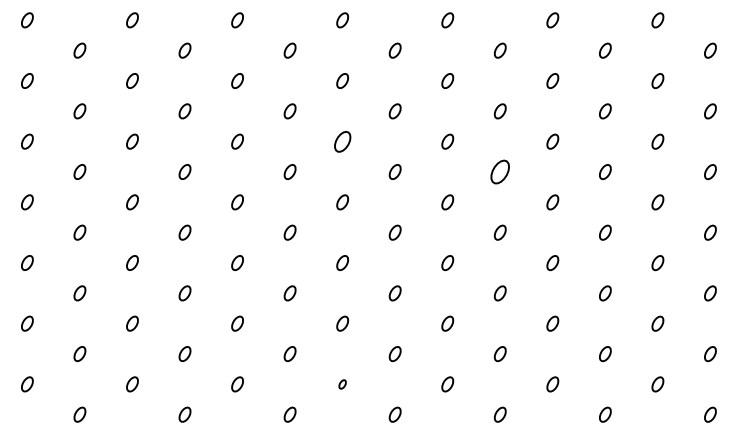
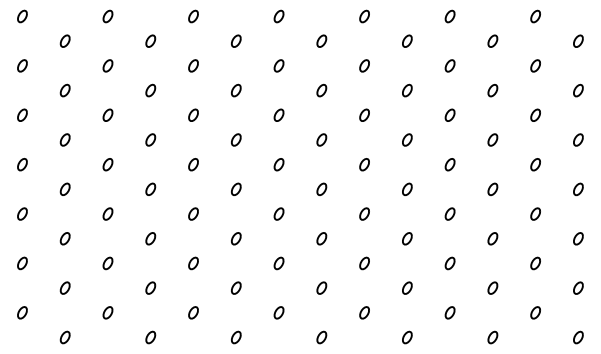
part: (341, 140) -> (278, 114), size x0.71
part: (500, 171) -> (407, 139), size x0.62
part: (341, 383) -> (278, 312), size x1.67

